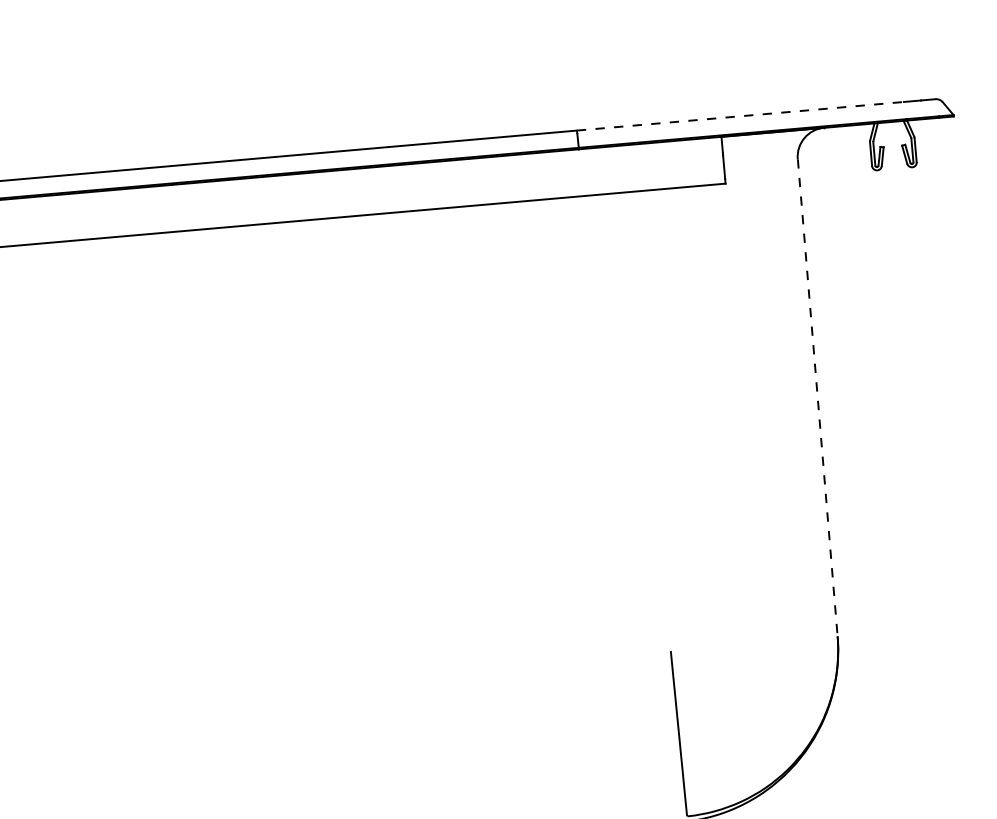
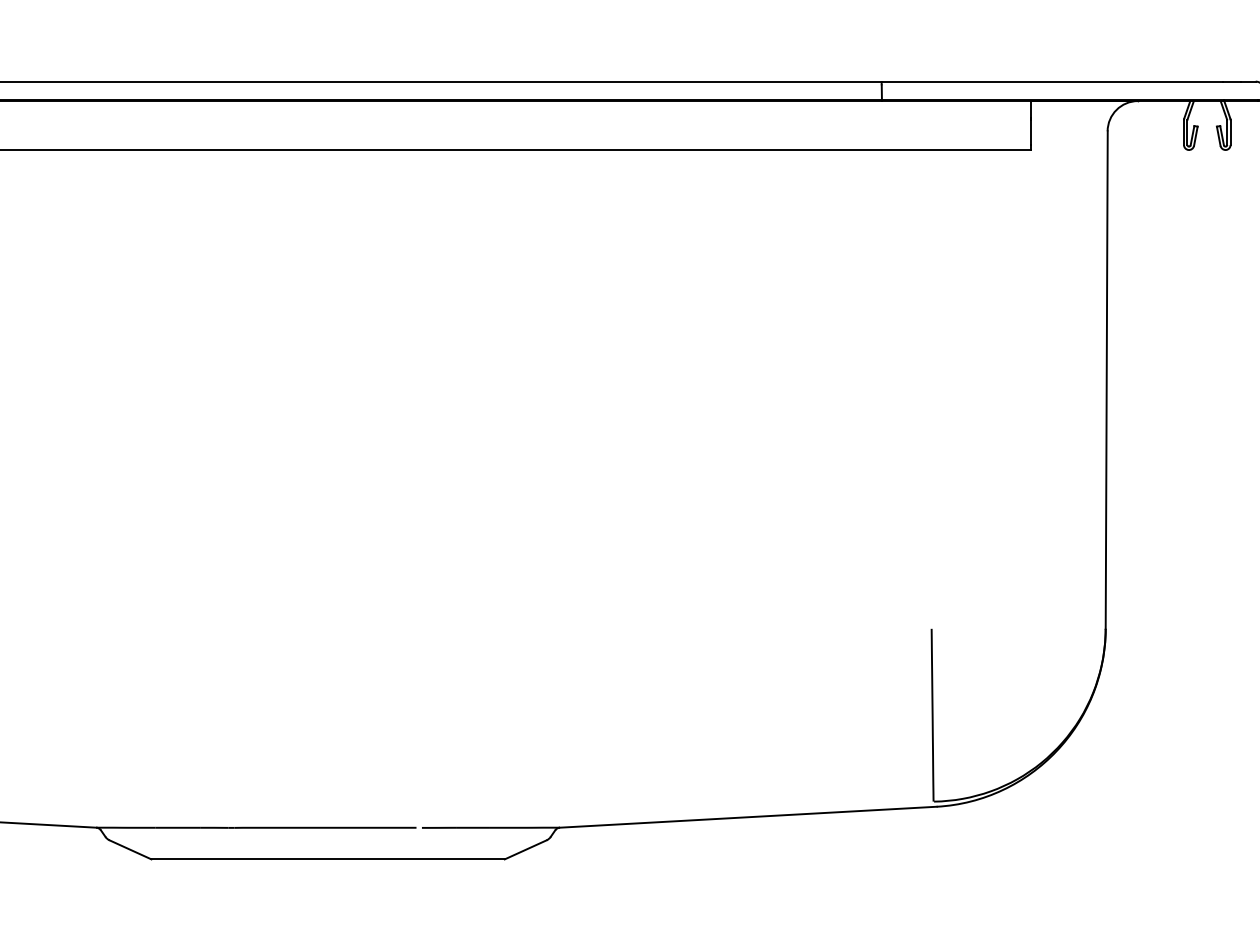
line: (740, 116) -> (1052, 81), dashed -> solid
line: (817, 398) -> (1106, 380), dashed -> solid

